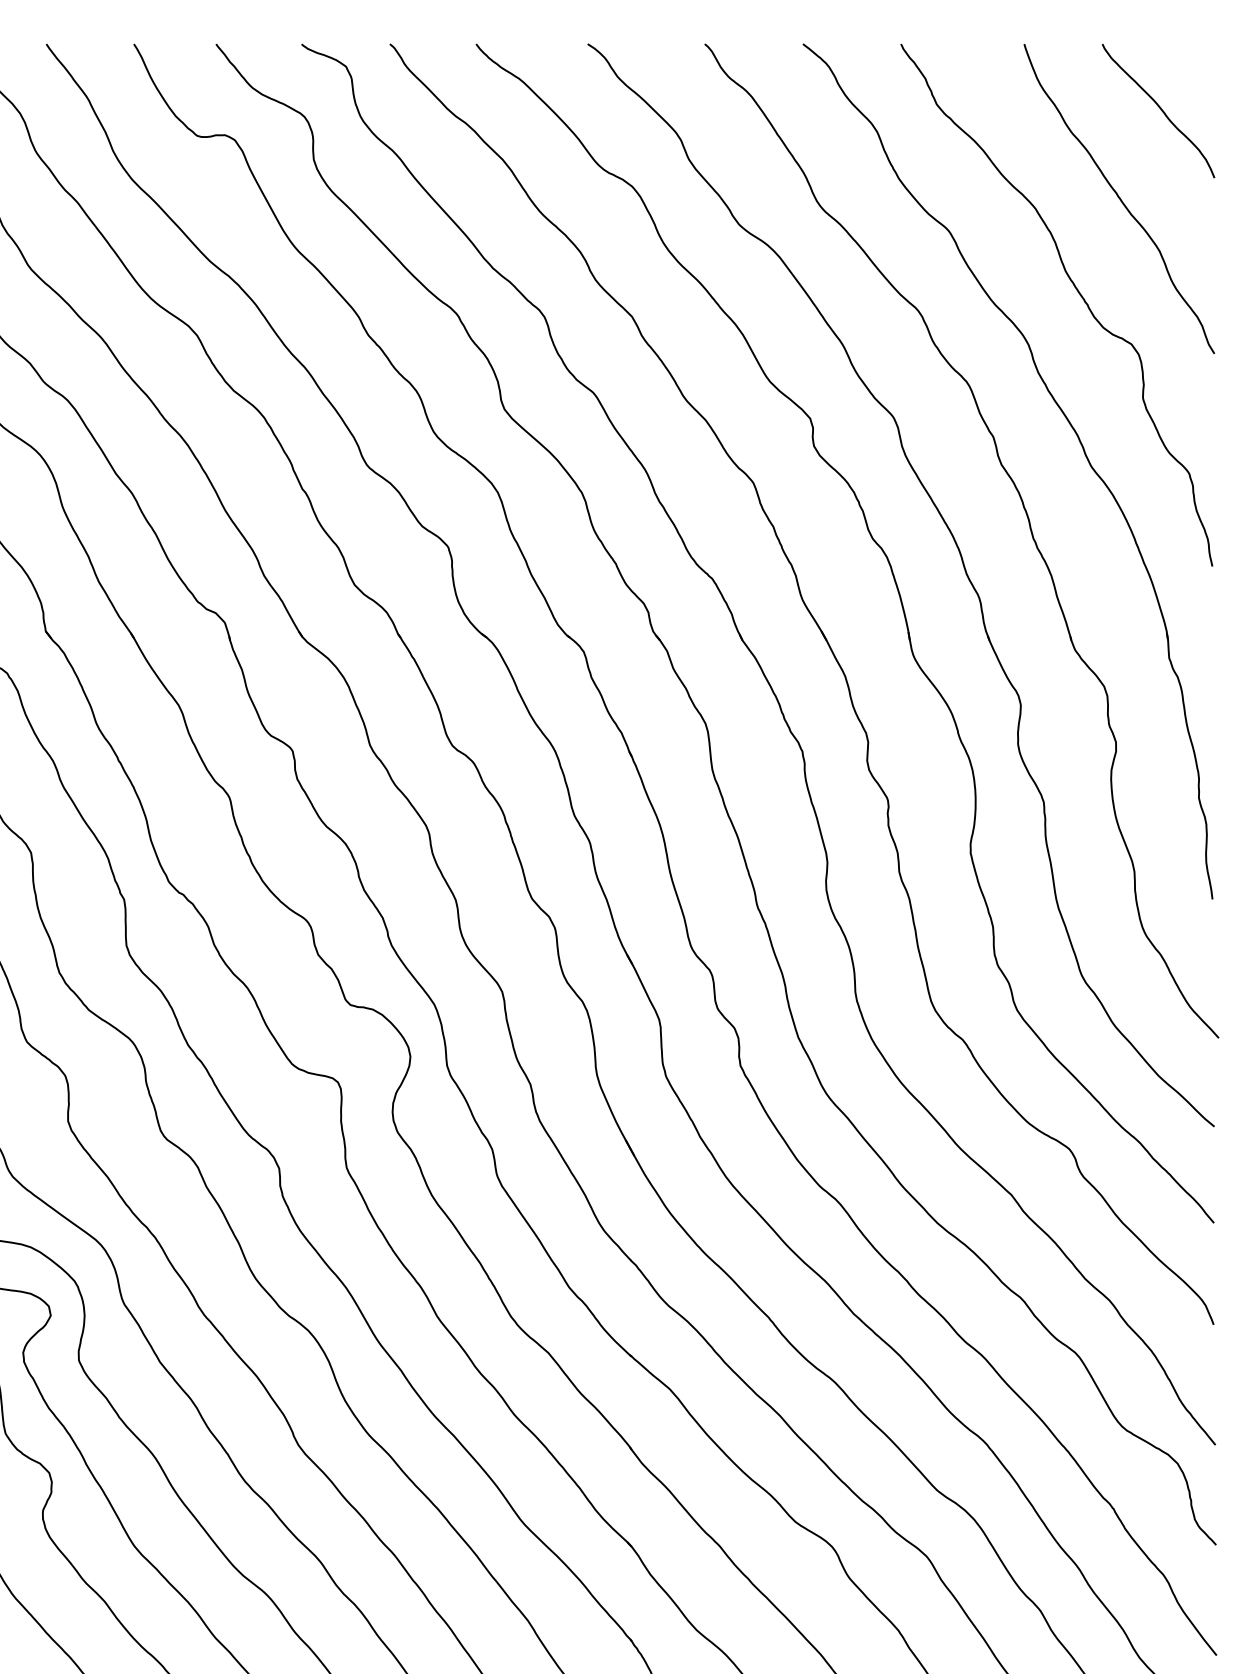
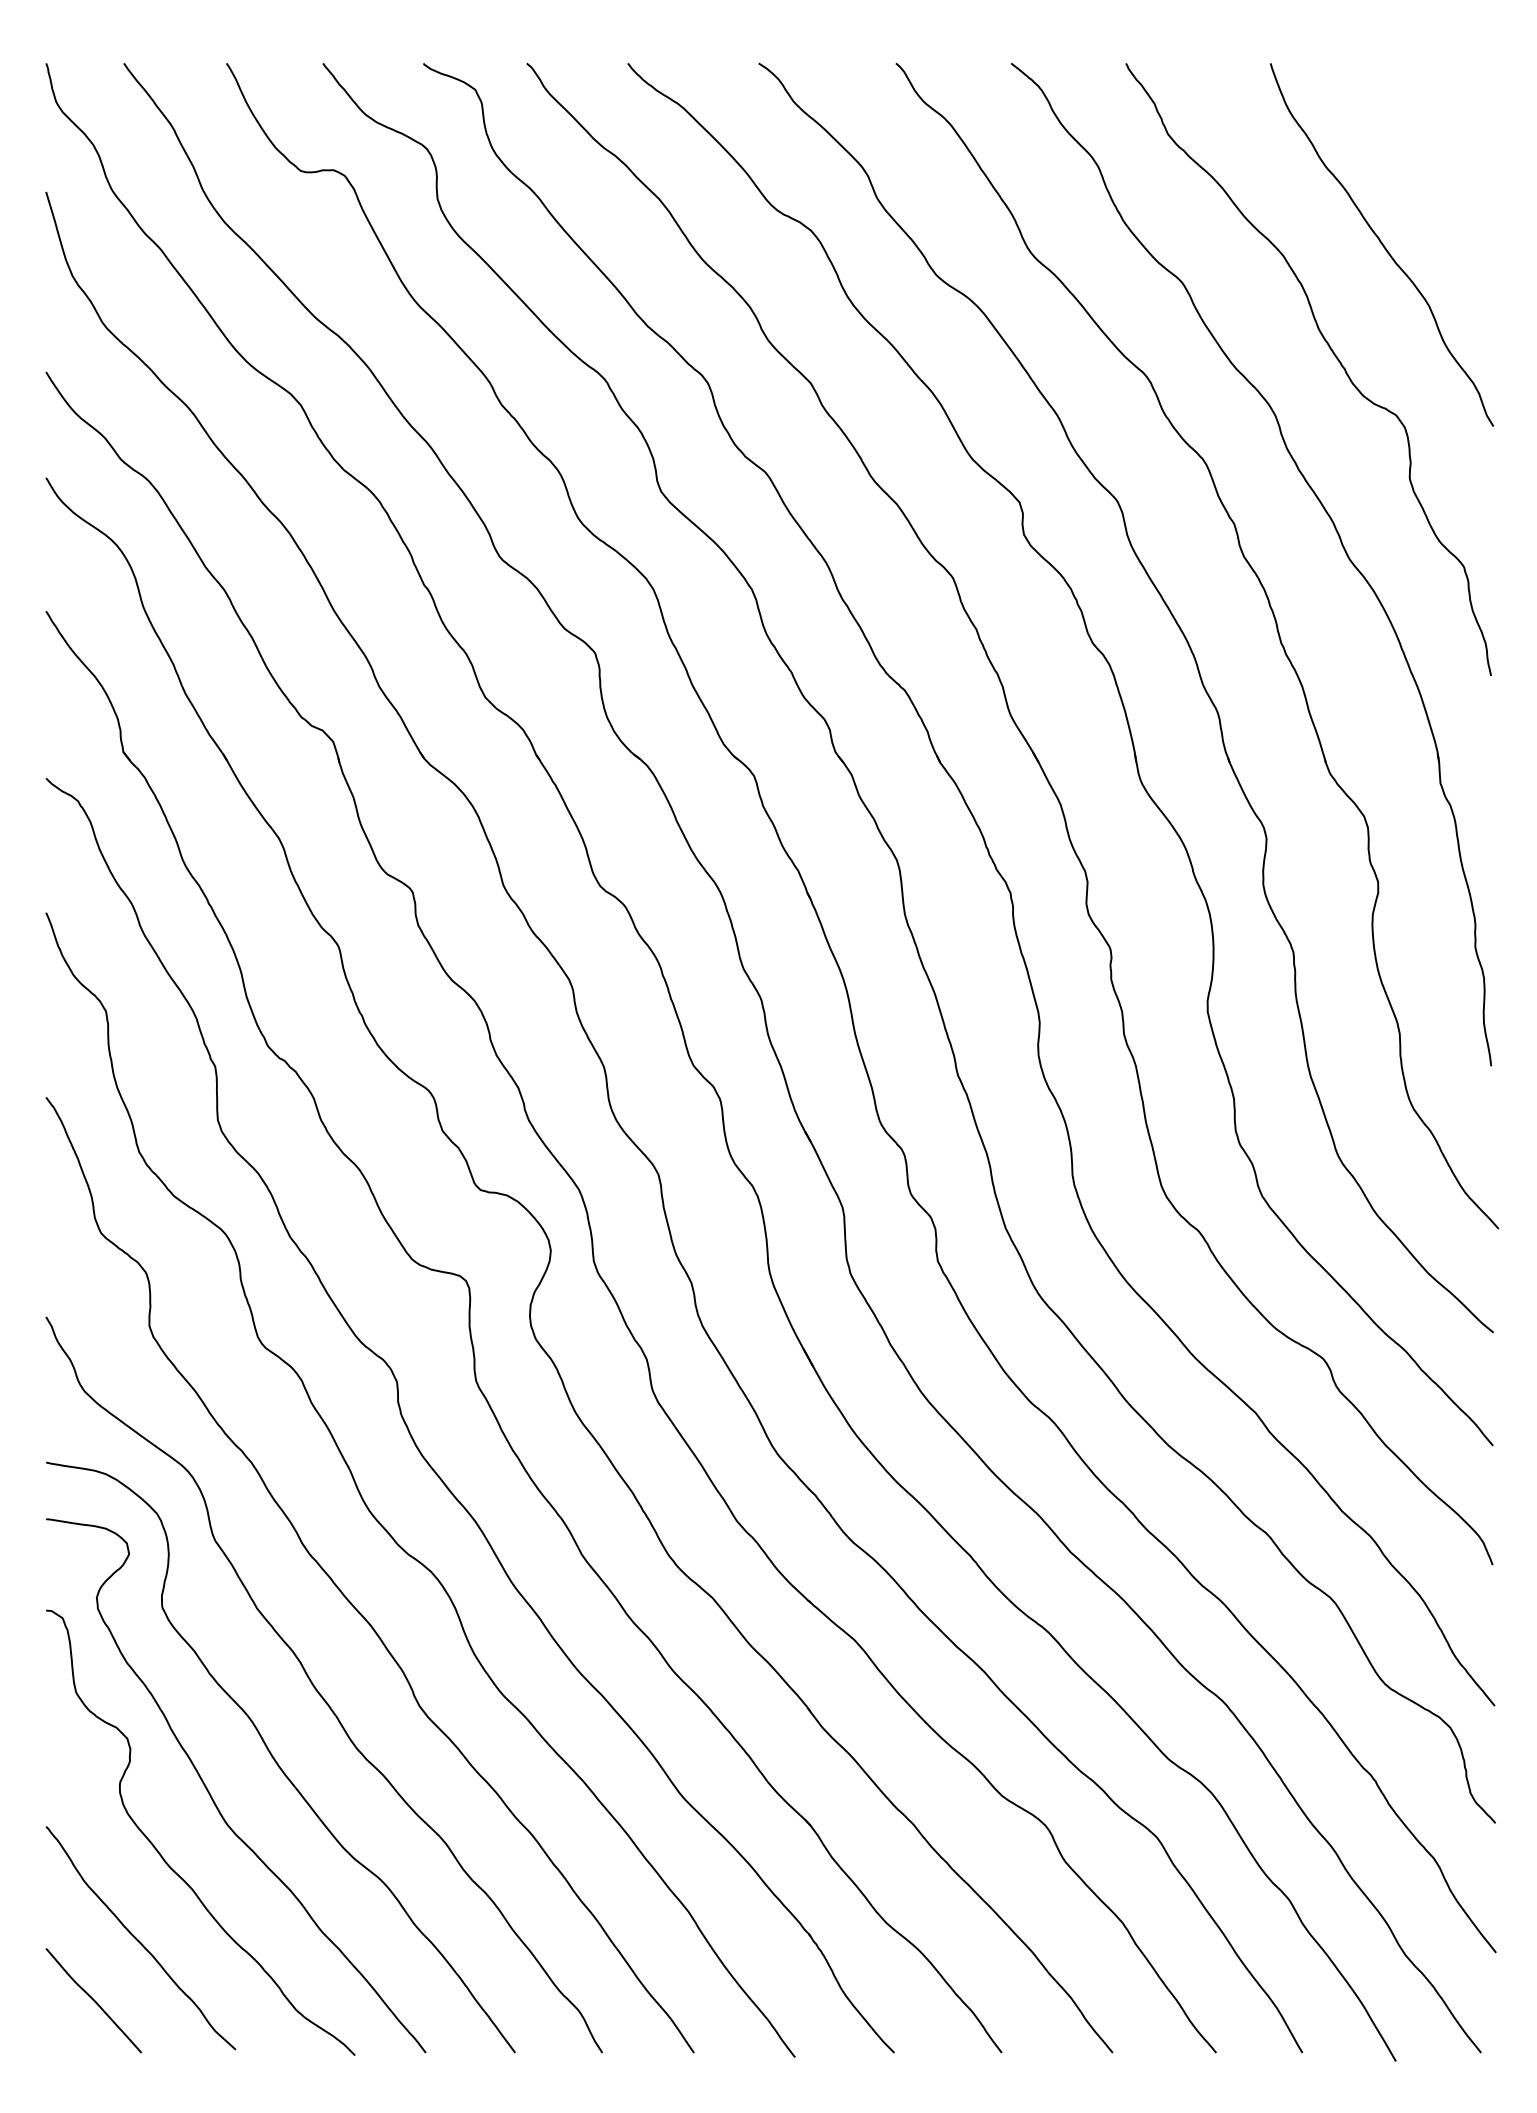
curve: (1159, 109) -> (1429, 139), removed

